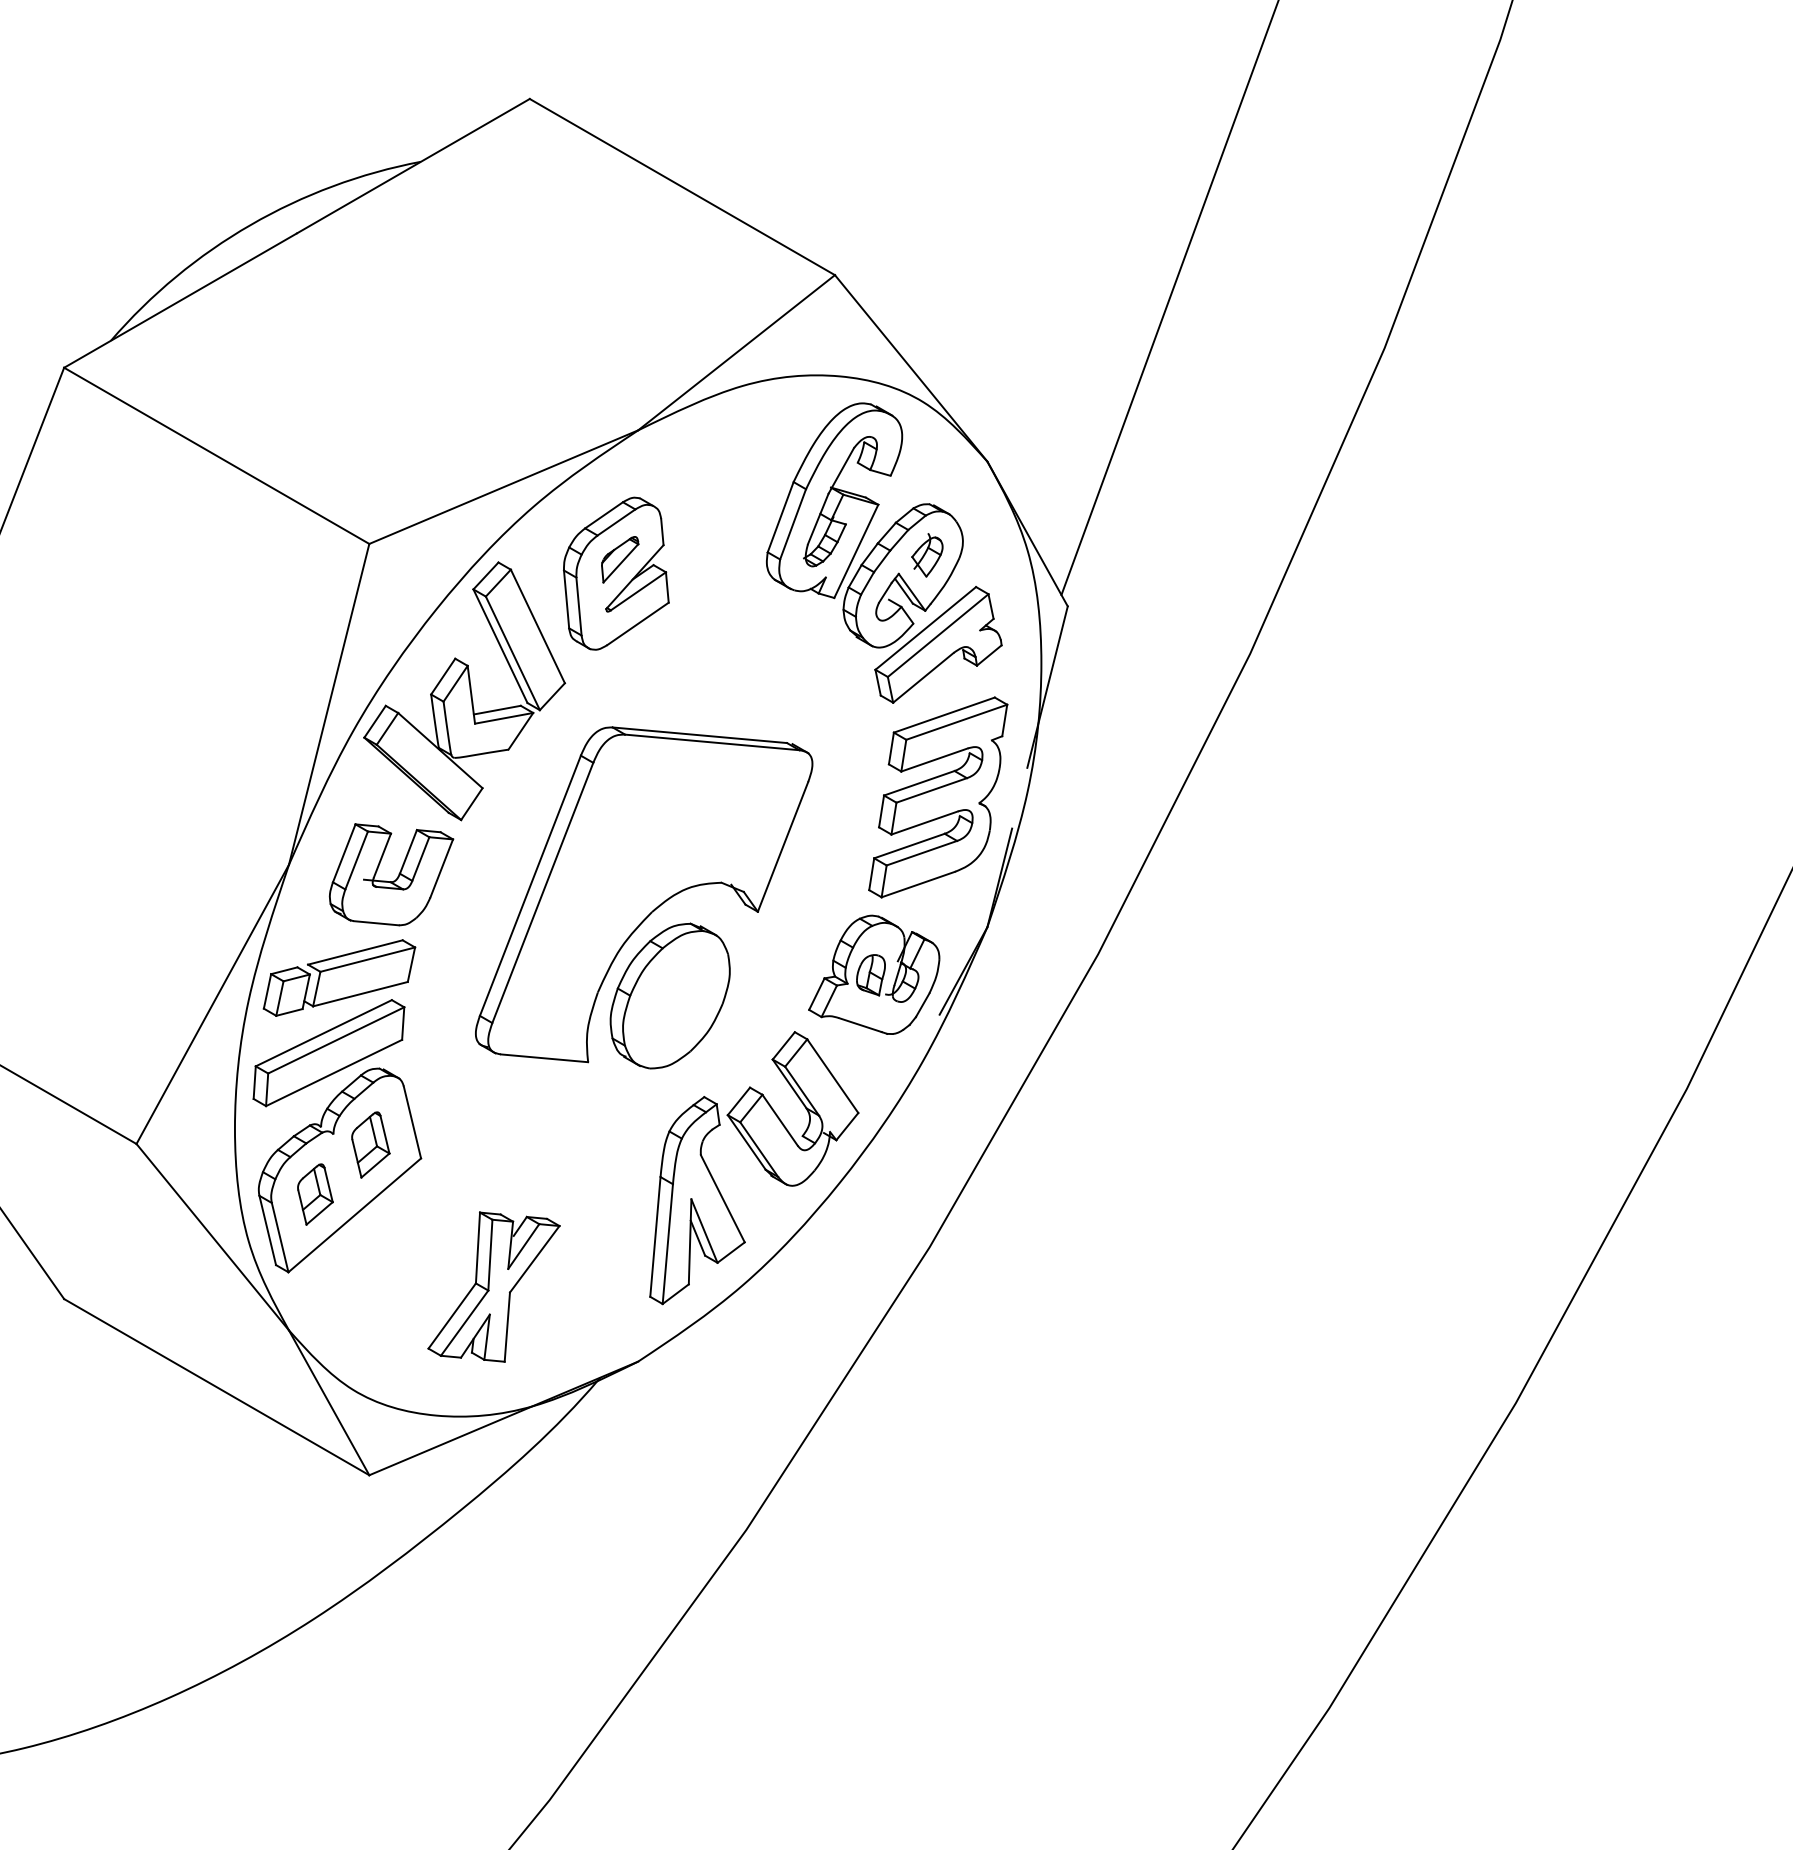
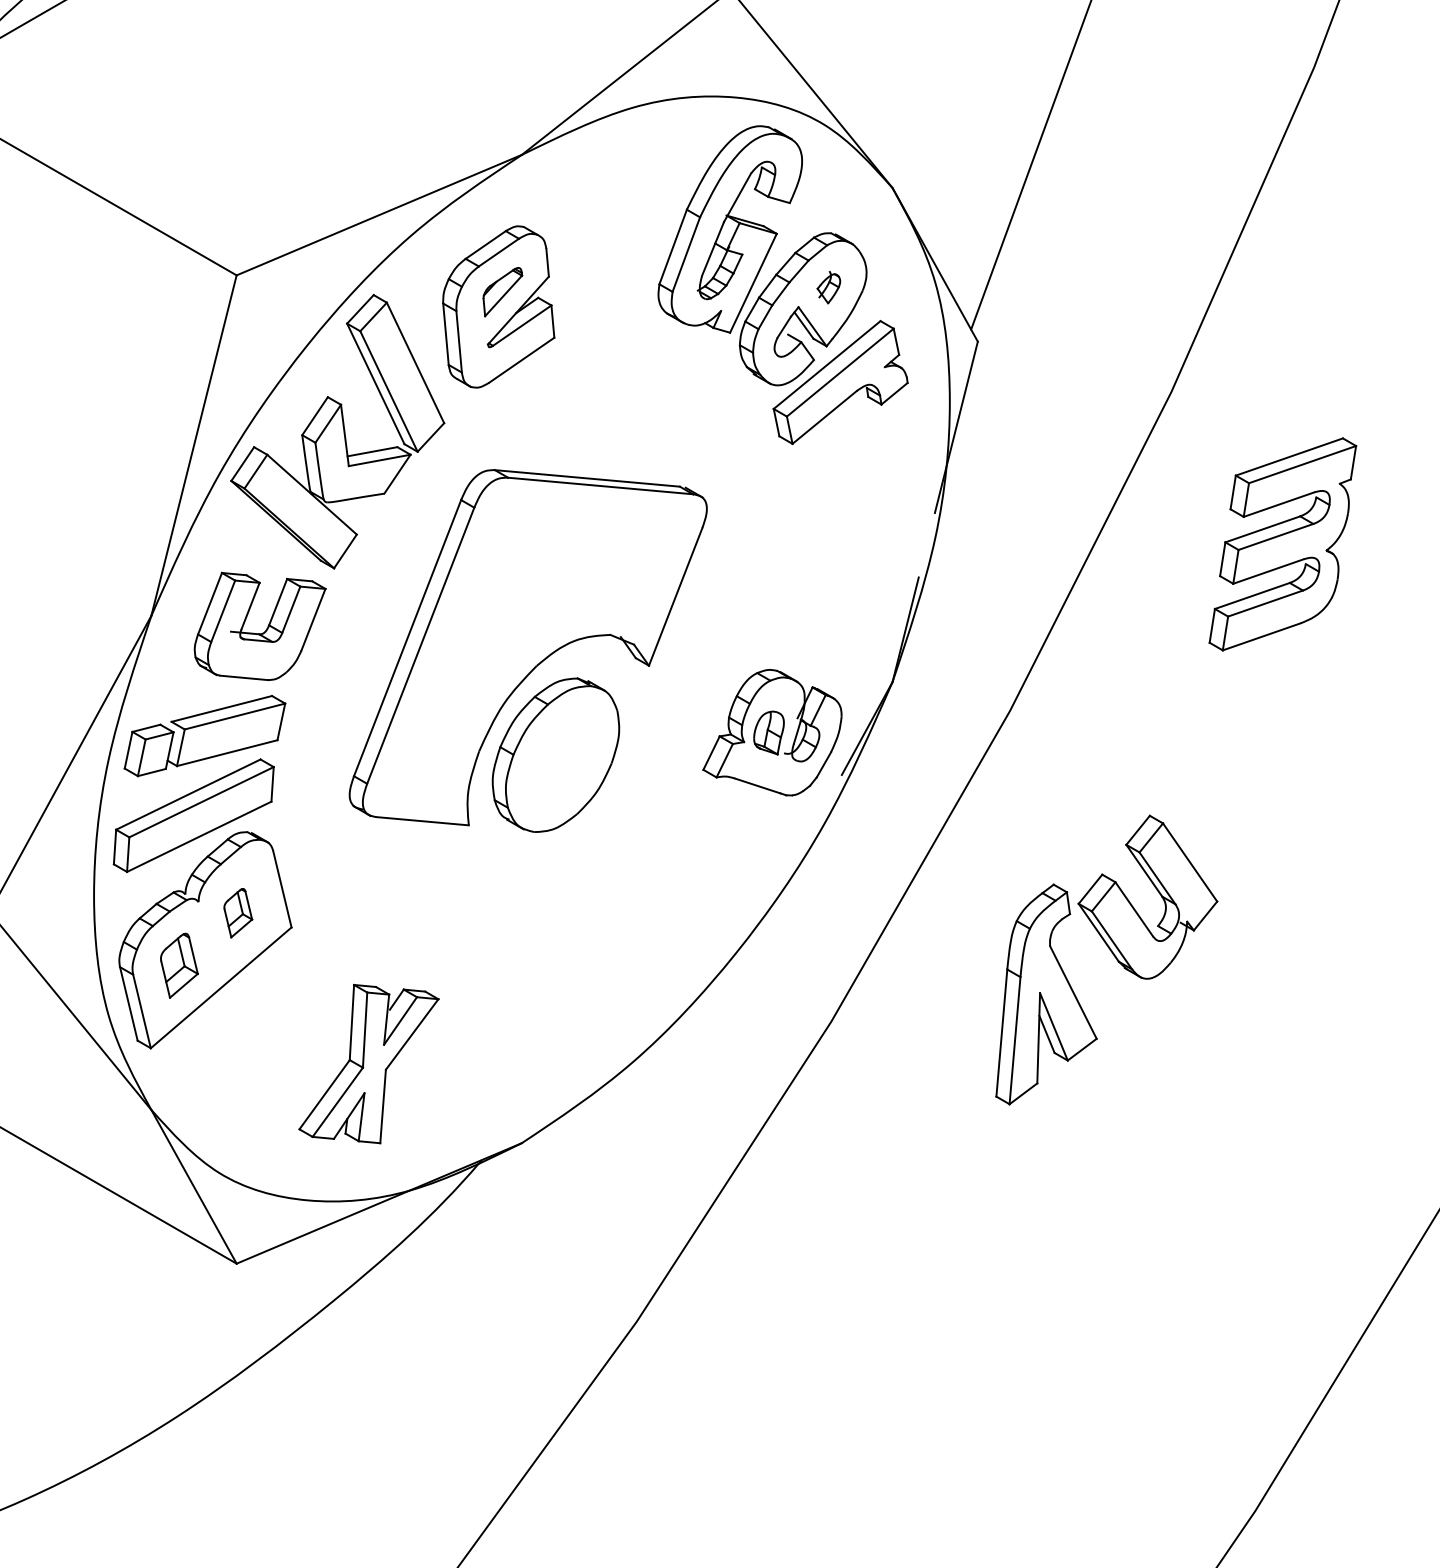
part: (927, 555) -> (828, 287), size x0.7
part: (938, 797) -> (1283, 544), moved
part: (370, 1144) -> (237, 912), size x0.7
part: (760, 1164) -> (1113, 956), moved

